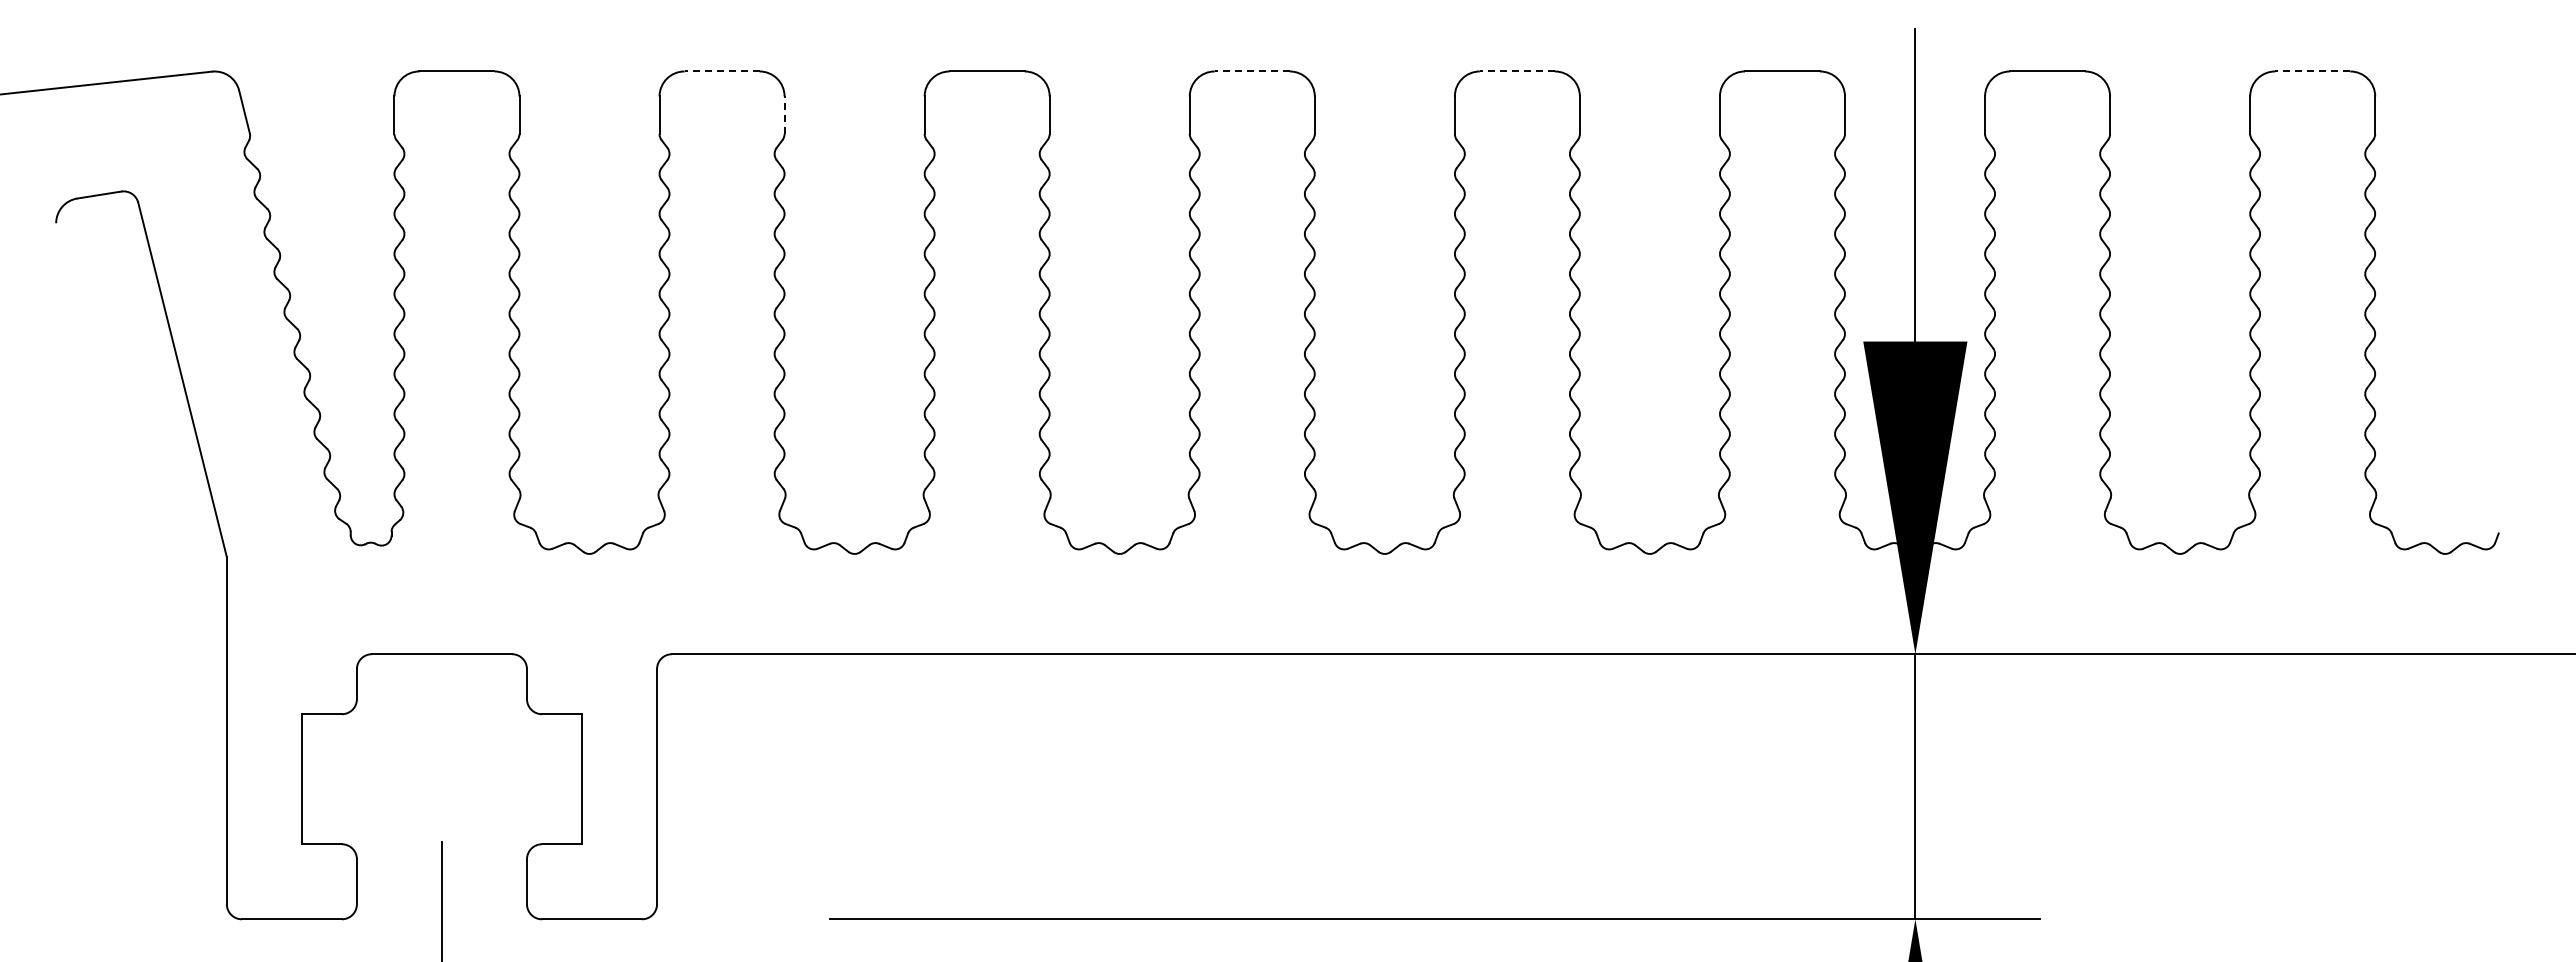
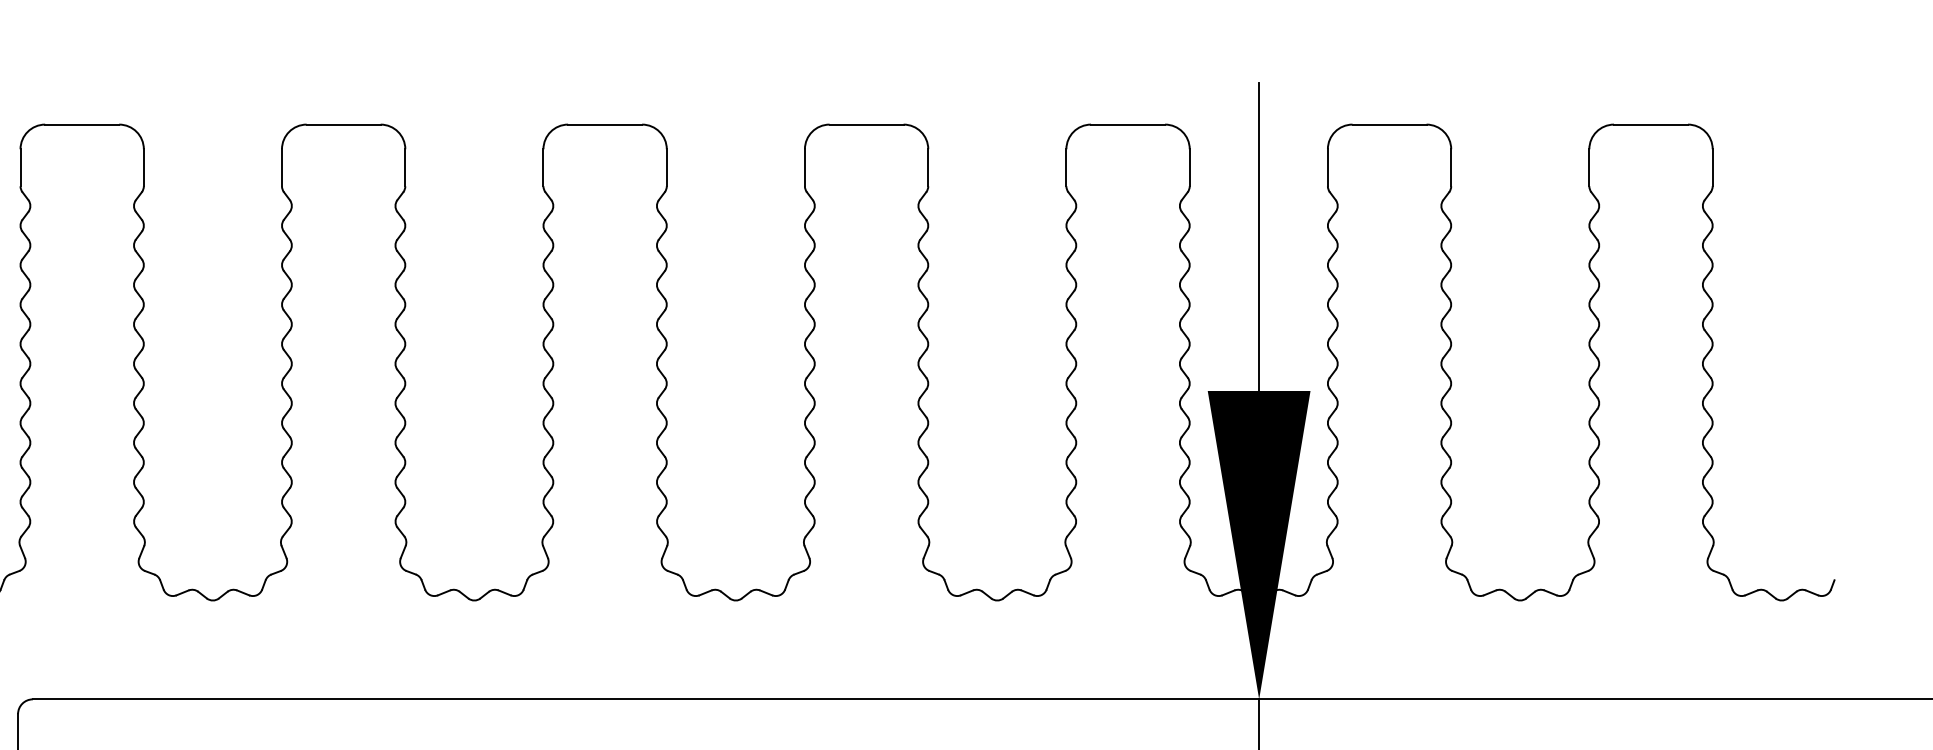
line: (722, 71) -> (82, 124), dashed -> solid
line: (1252, 71) -> (605, 124), dashed -> solid
line: (1517, 71) -> (866, 124), dashed -> solid
line: (2312, 71) -> (1650, 124), dashed -> solid
line: (784, 115) -> (143, 168), dashed -> solid

